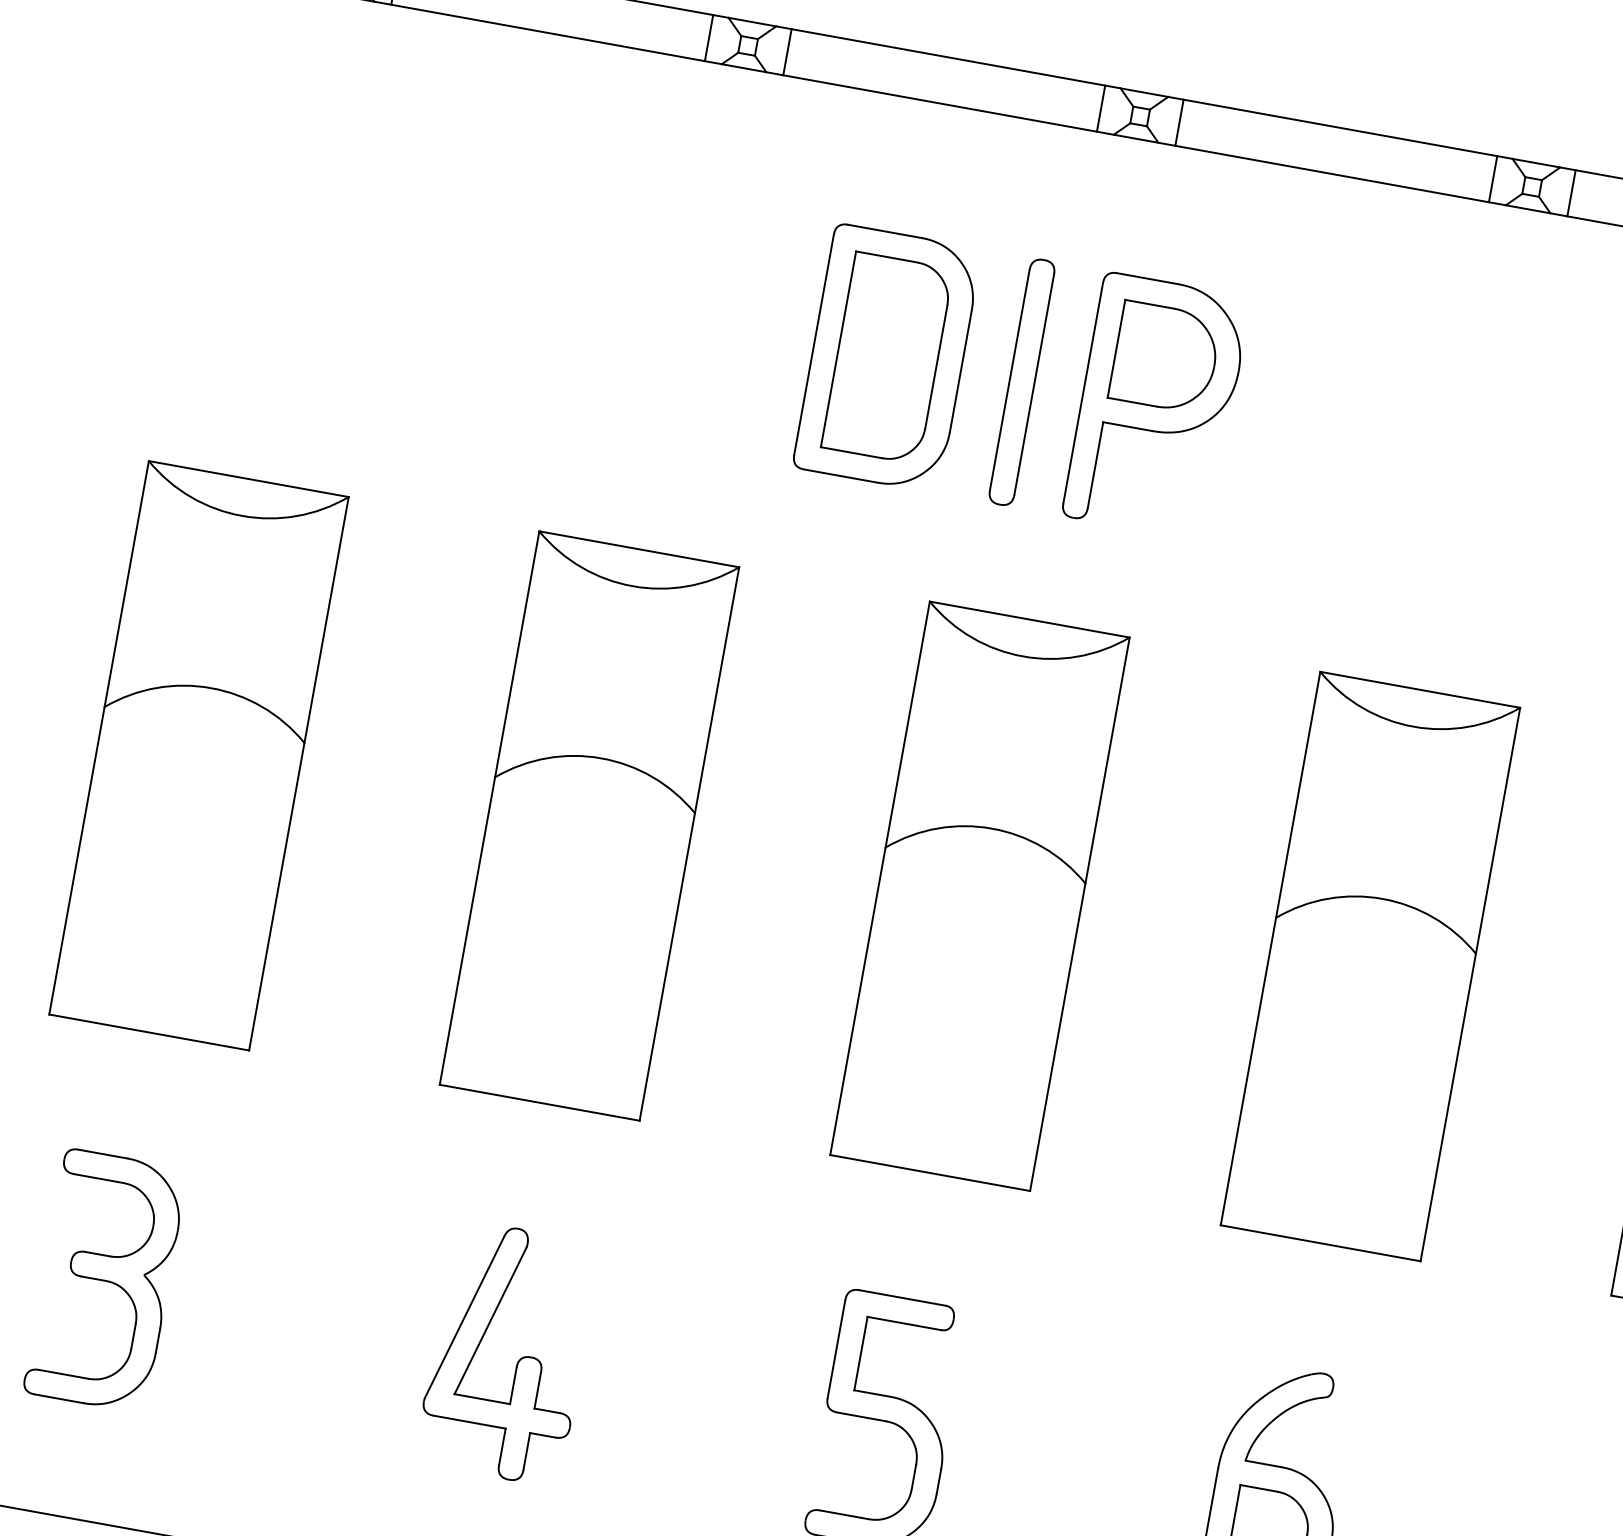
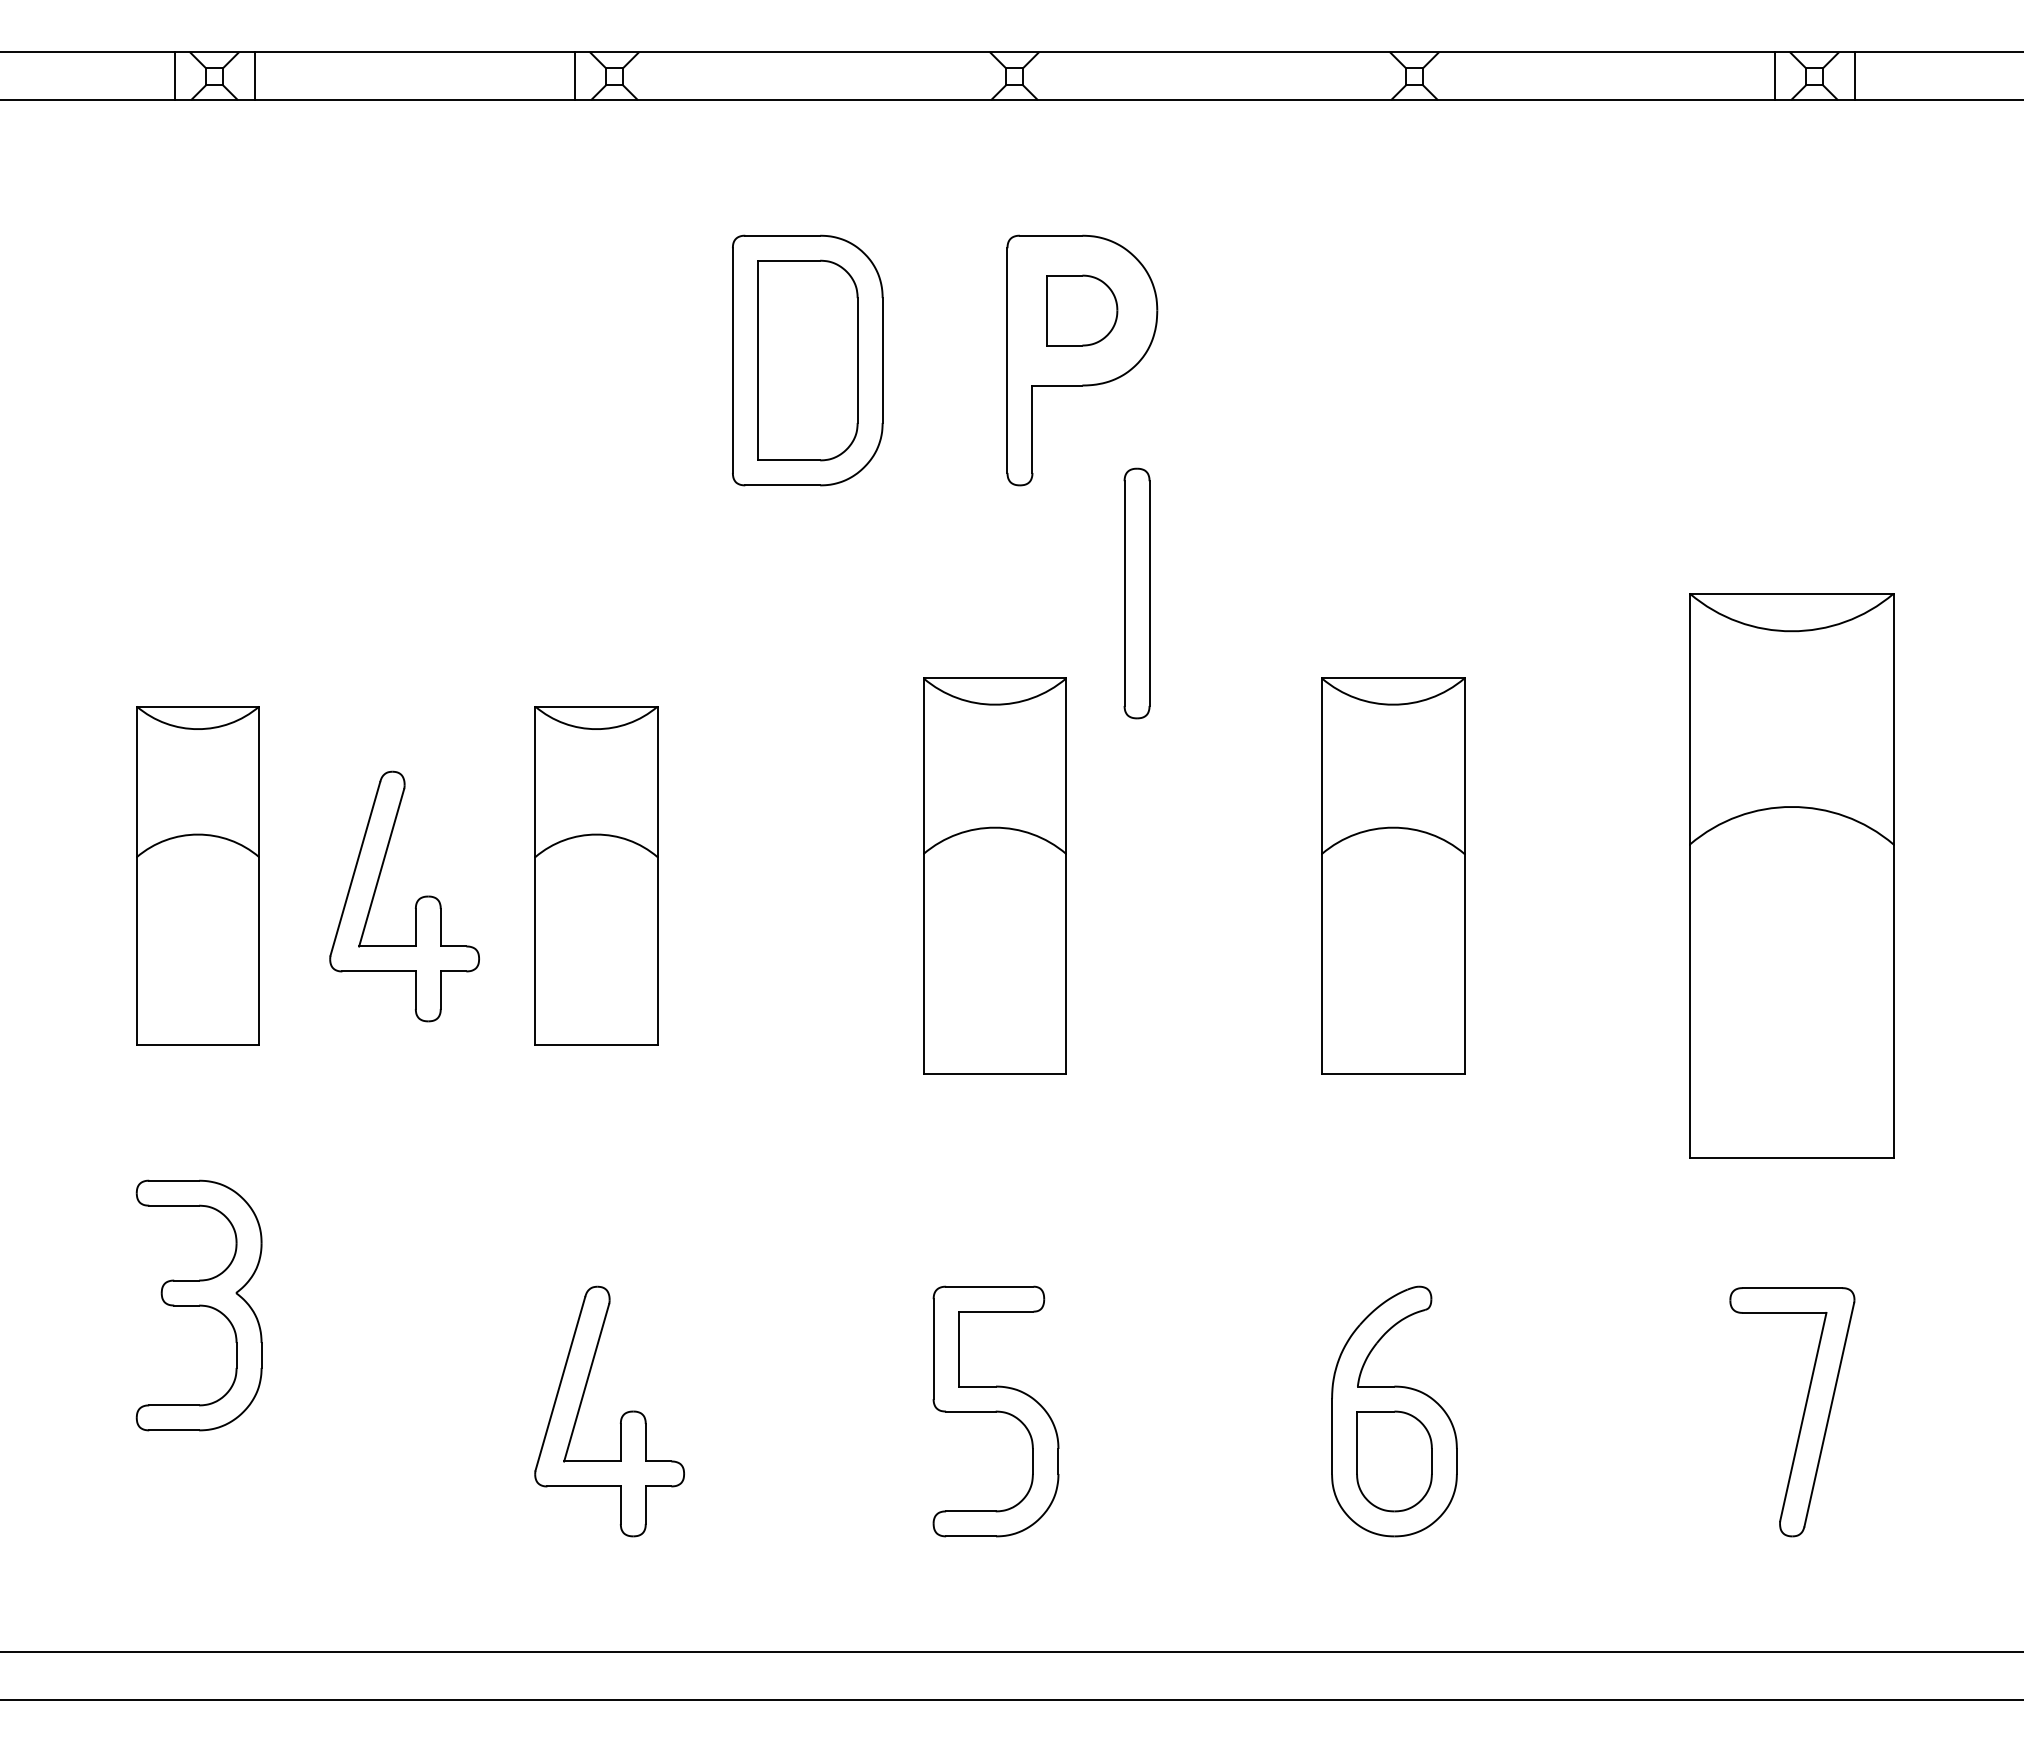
line: (787, 51) -> (654, 75), removed
line: (1101, 108) -> (974, 75), removed
line: (1179, 122) -> (1054, 75), removed
line: (1493, 178) -> (1374, 75), removed
line: (1571, 192) -> (1454, 75), removed
part: (1165, 357) -> (1082, 310), size x0.7
part: (1021, 382) -> (1136, 593), moved
part: (198, 755) -> (197, 875), size x0.6
part: (408, 819) -> (416, 901), added
part: (589, 825) -> (596, 875), size x0.6
part: (979, 895) -> (994, 875), size x0.7
part: (1369, 965) -> (1392, 875), size x0.7
part: (105, 1280) -> (198, 1305), moved

